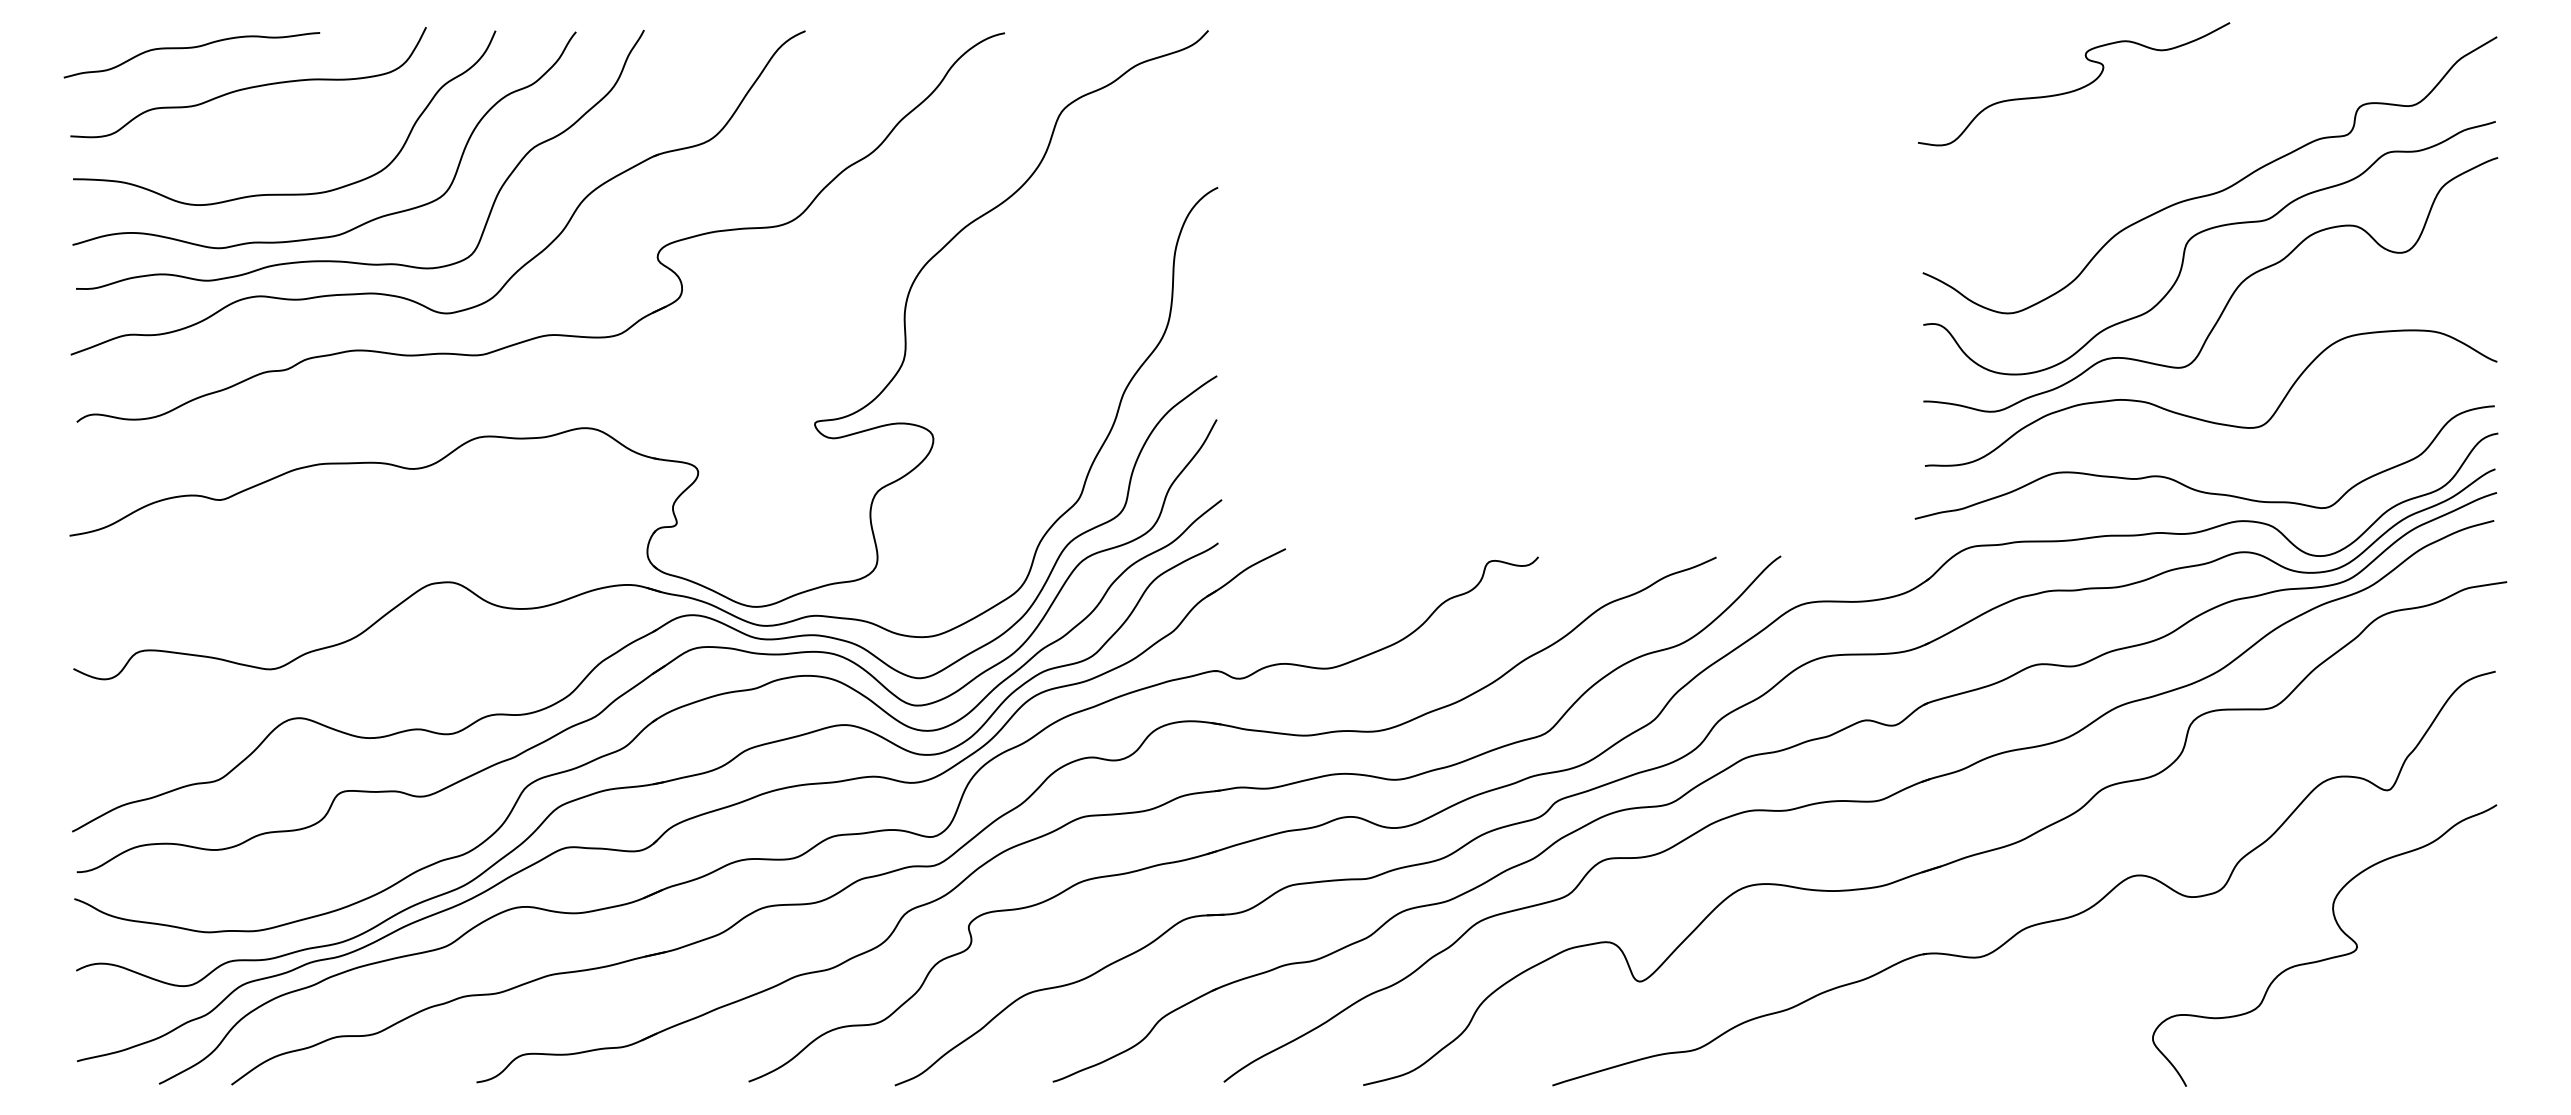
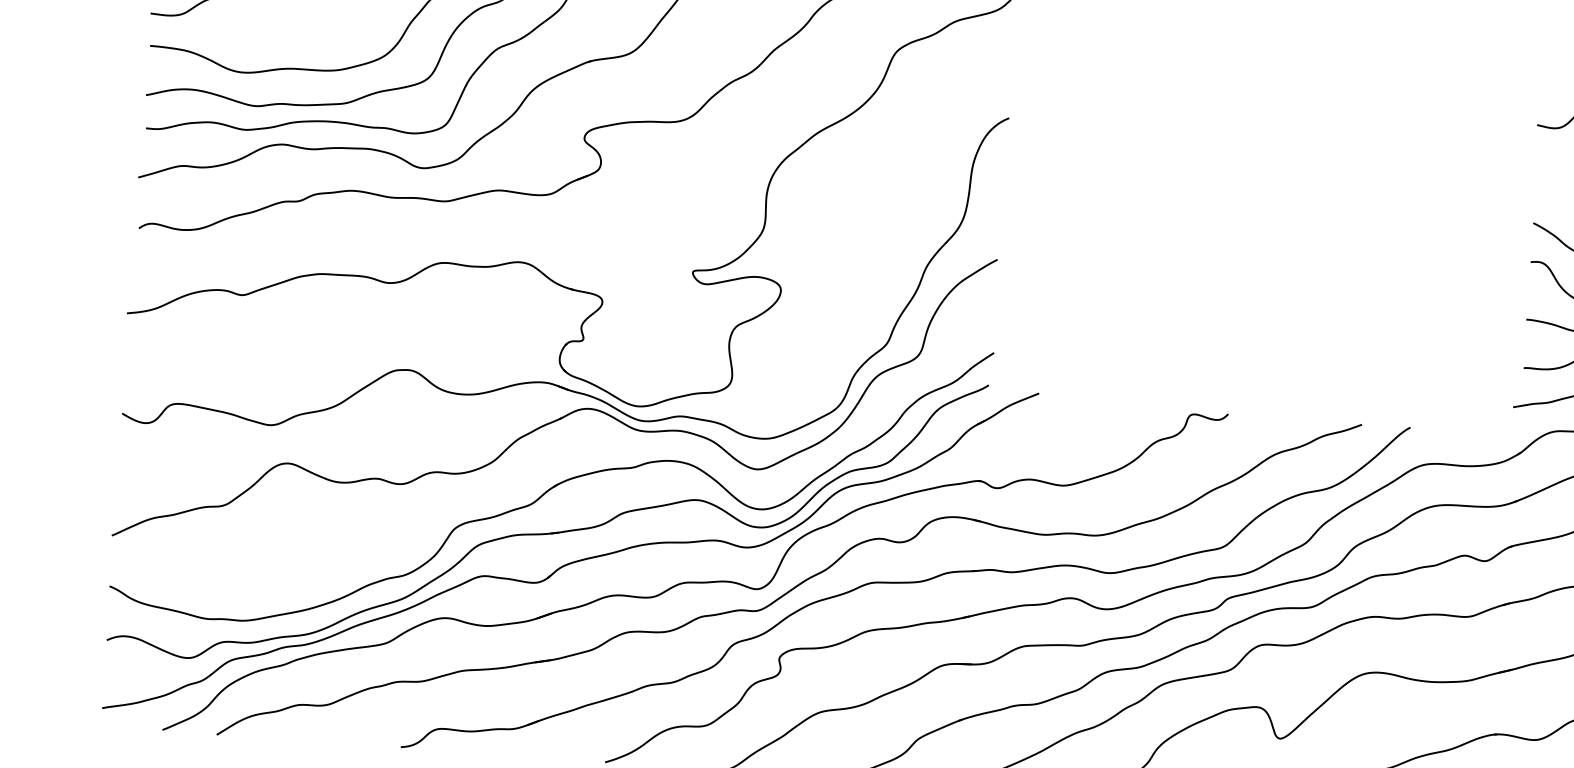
part: (658, 668) -> (561, 446), removed

